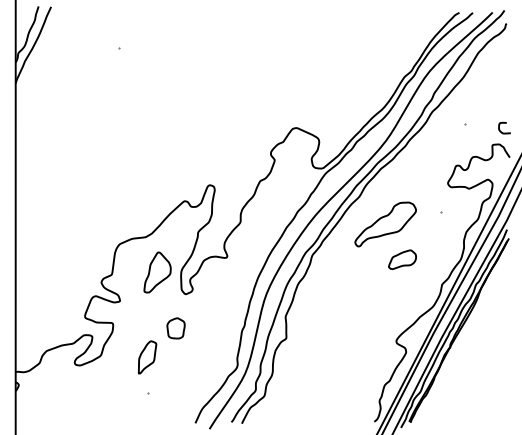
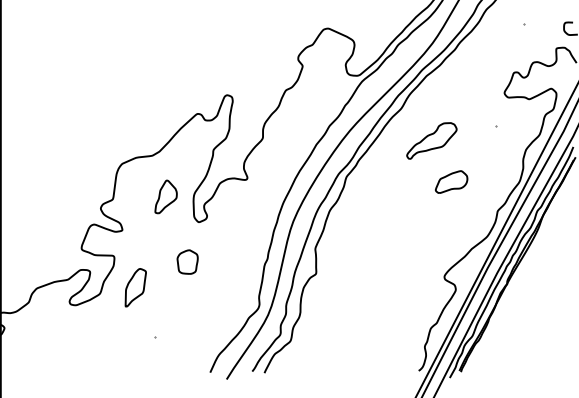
part: (385, 224) -> (431, 140), size x0.7
part: (157, 272) -> (166, 196), size x0.7
part: (147, 357) -> (135, 287), moved

